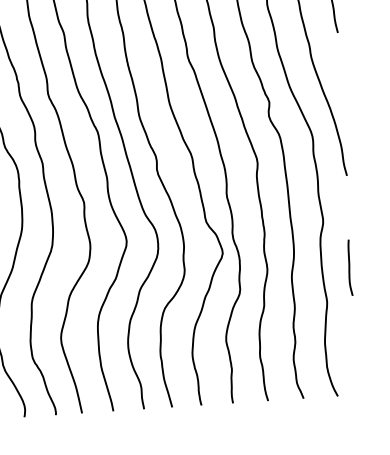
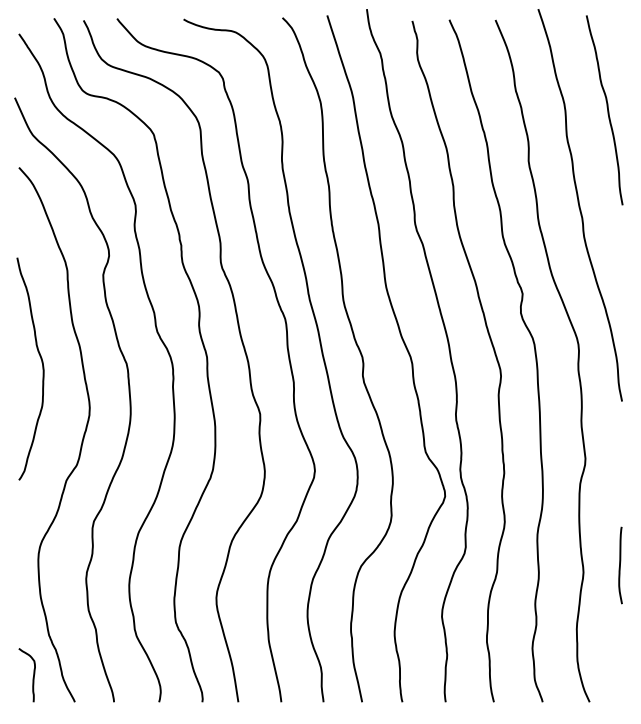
curve: (349, 267) -> (620, 565), moved

